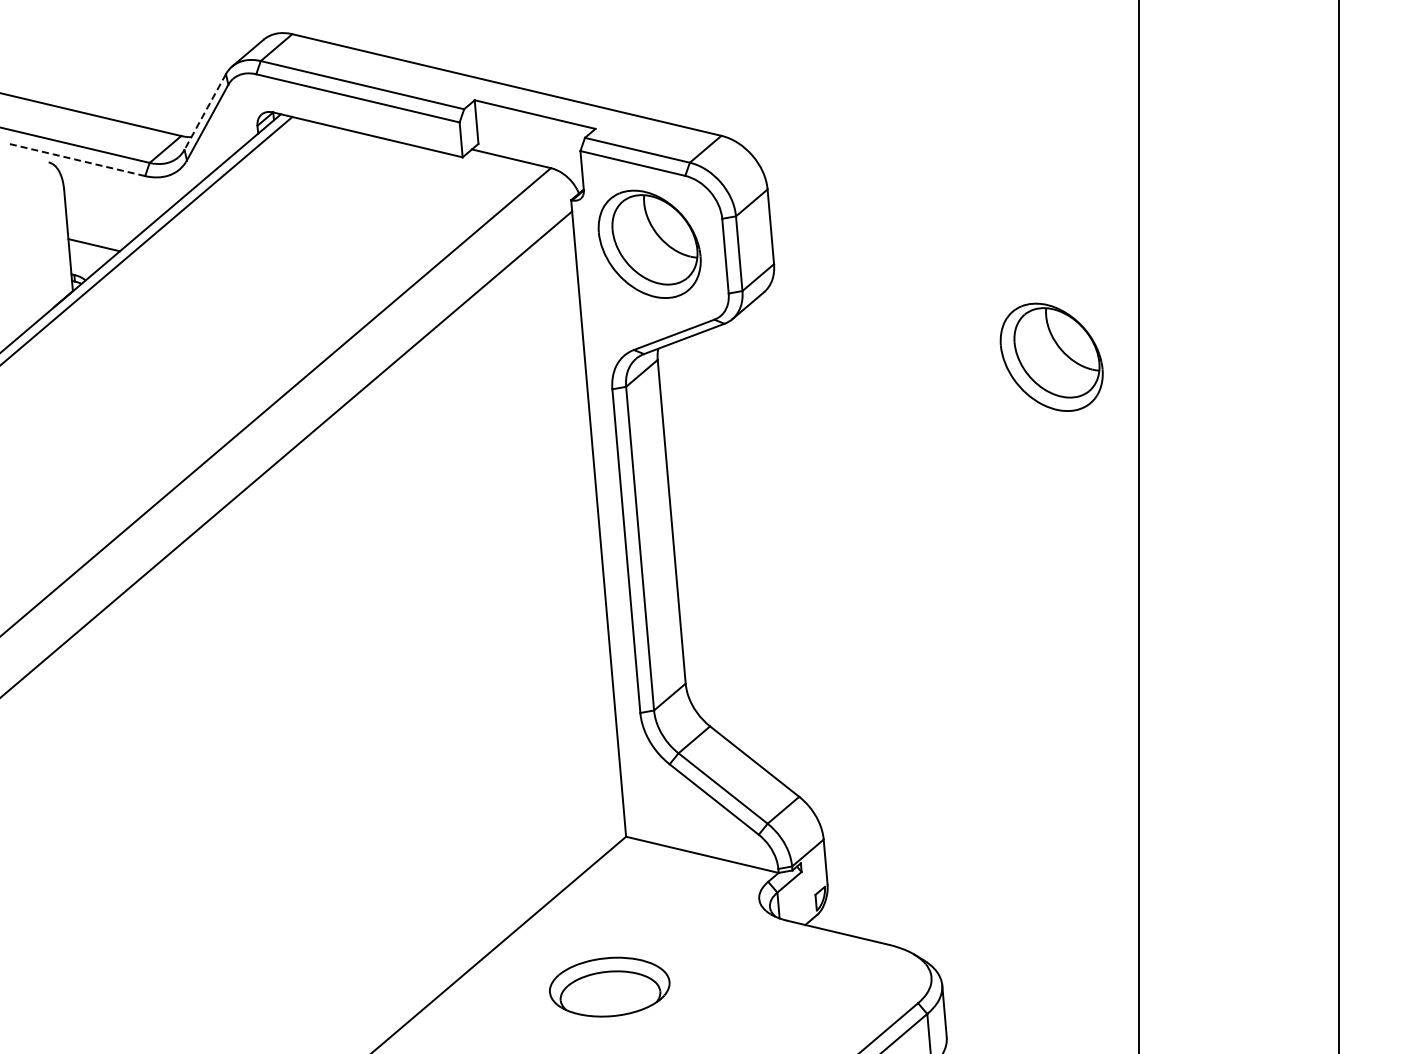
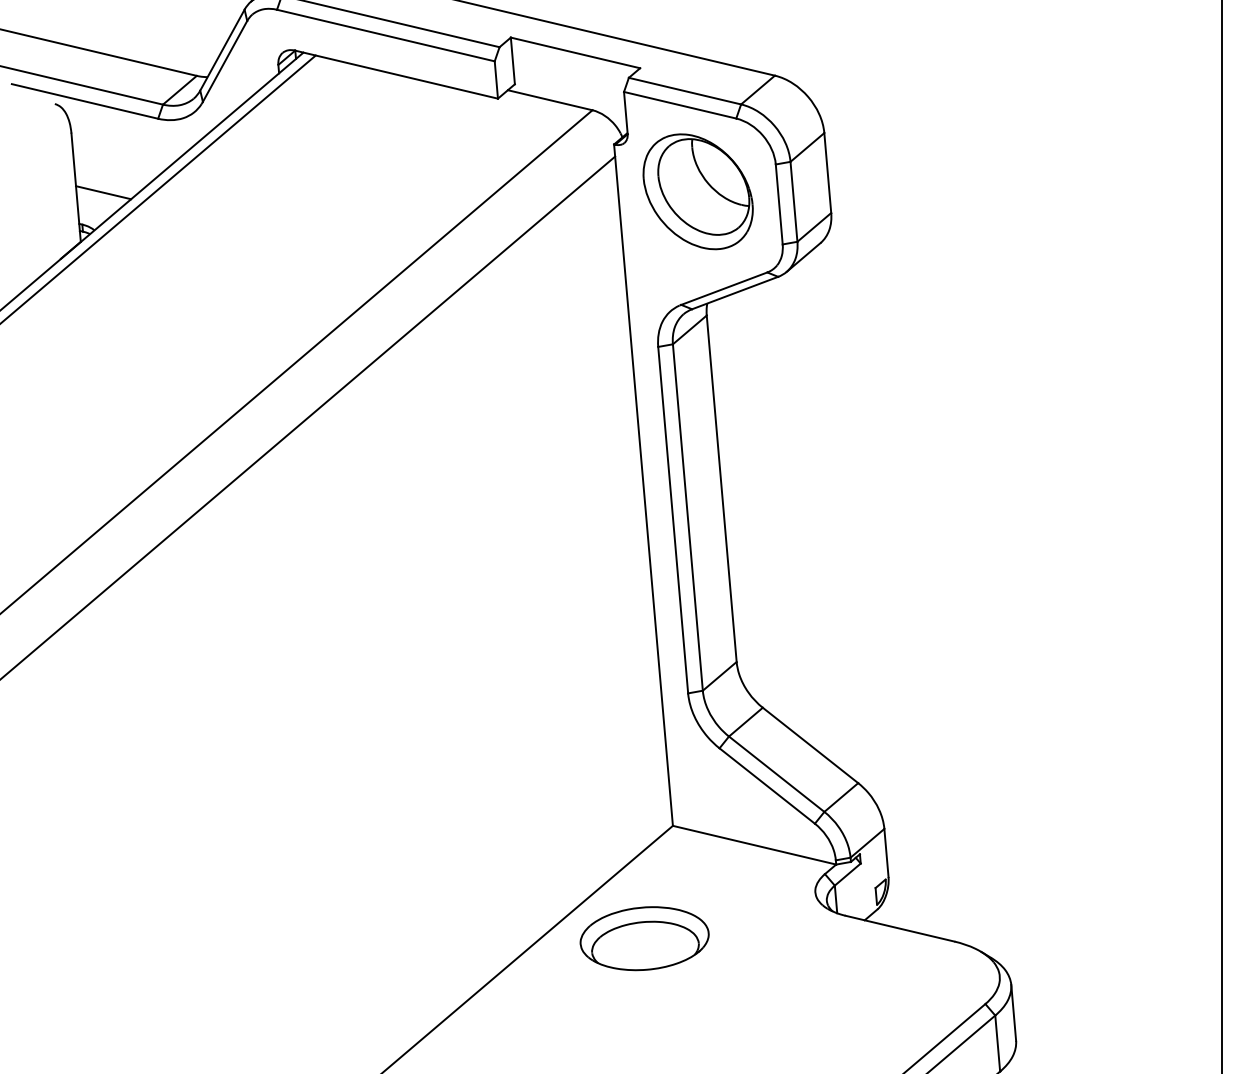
line: (205, 112) -> (222, 50), dashed -> solid
line: (76, 159) -> (84, 100), dashed -> solid
part: (1051, 356) -> (1128, 311), removed
part: (609, 986) -> (644, 937), moved

